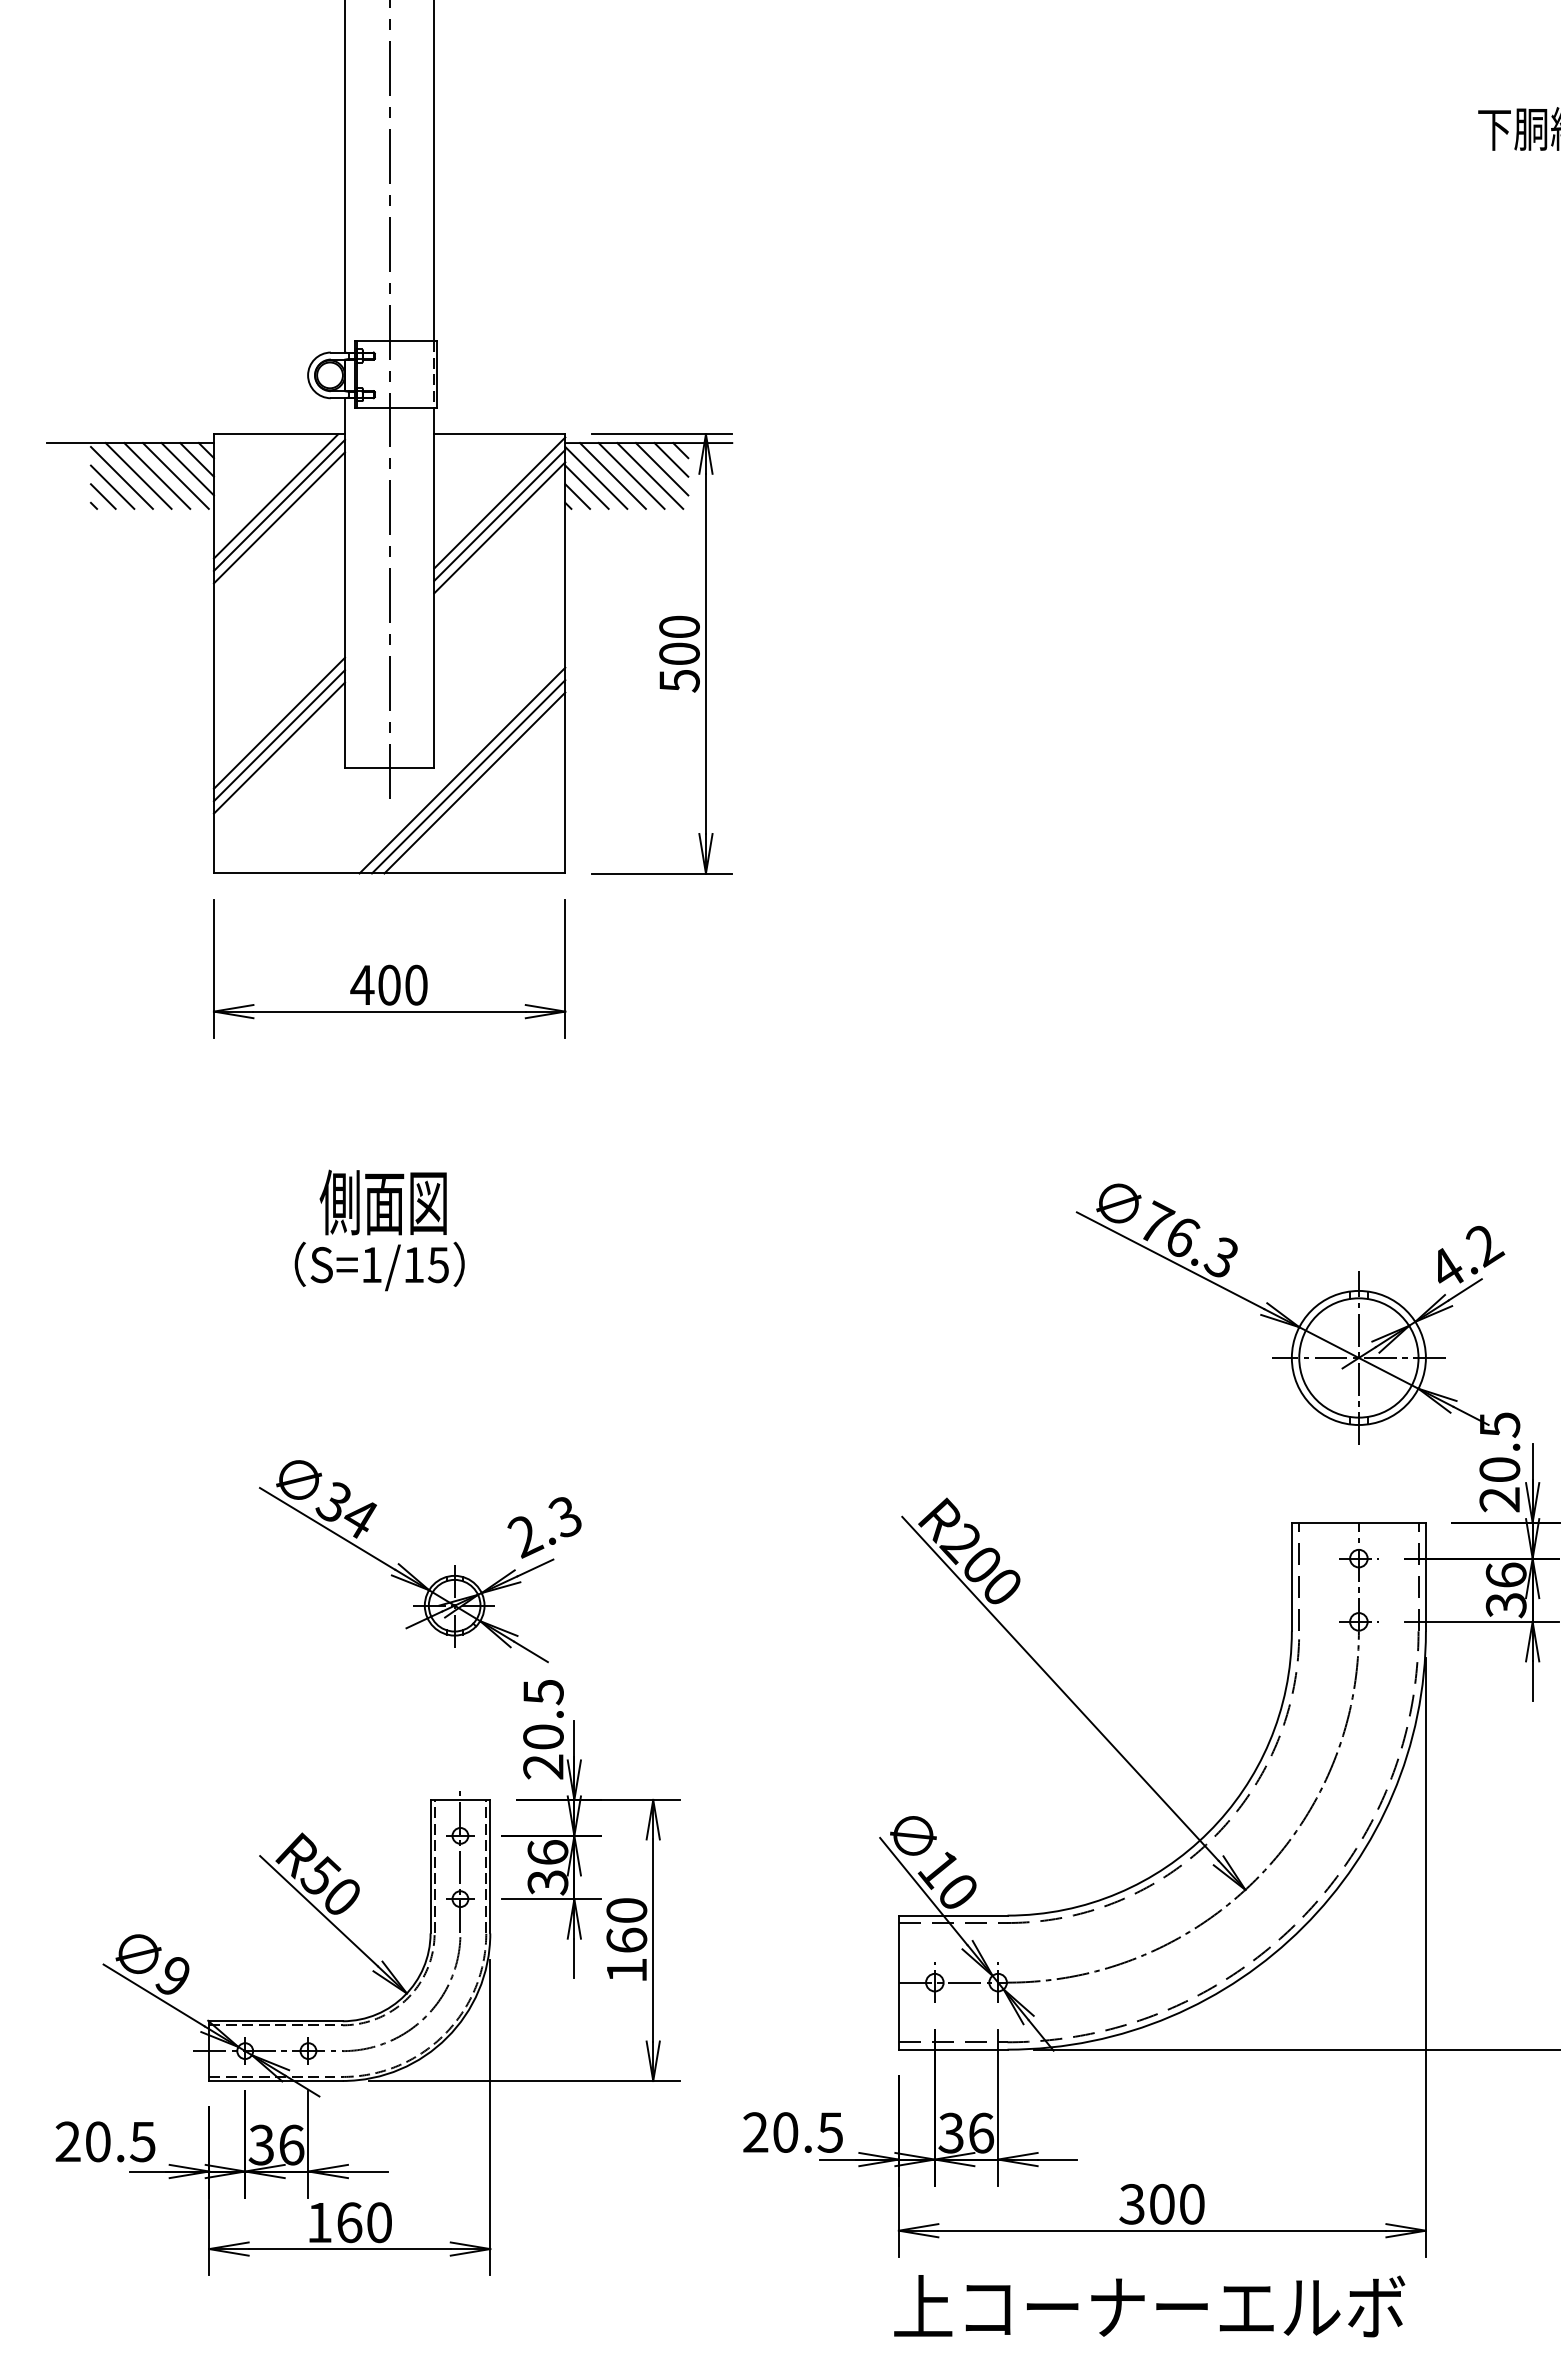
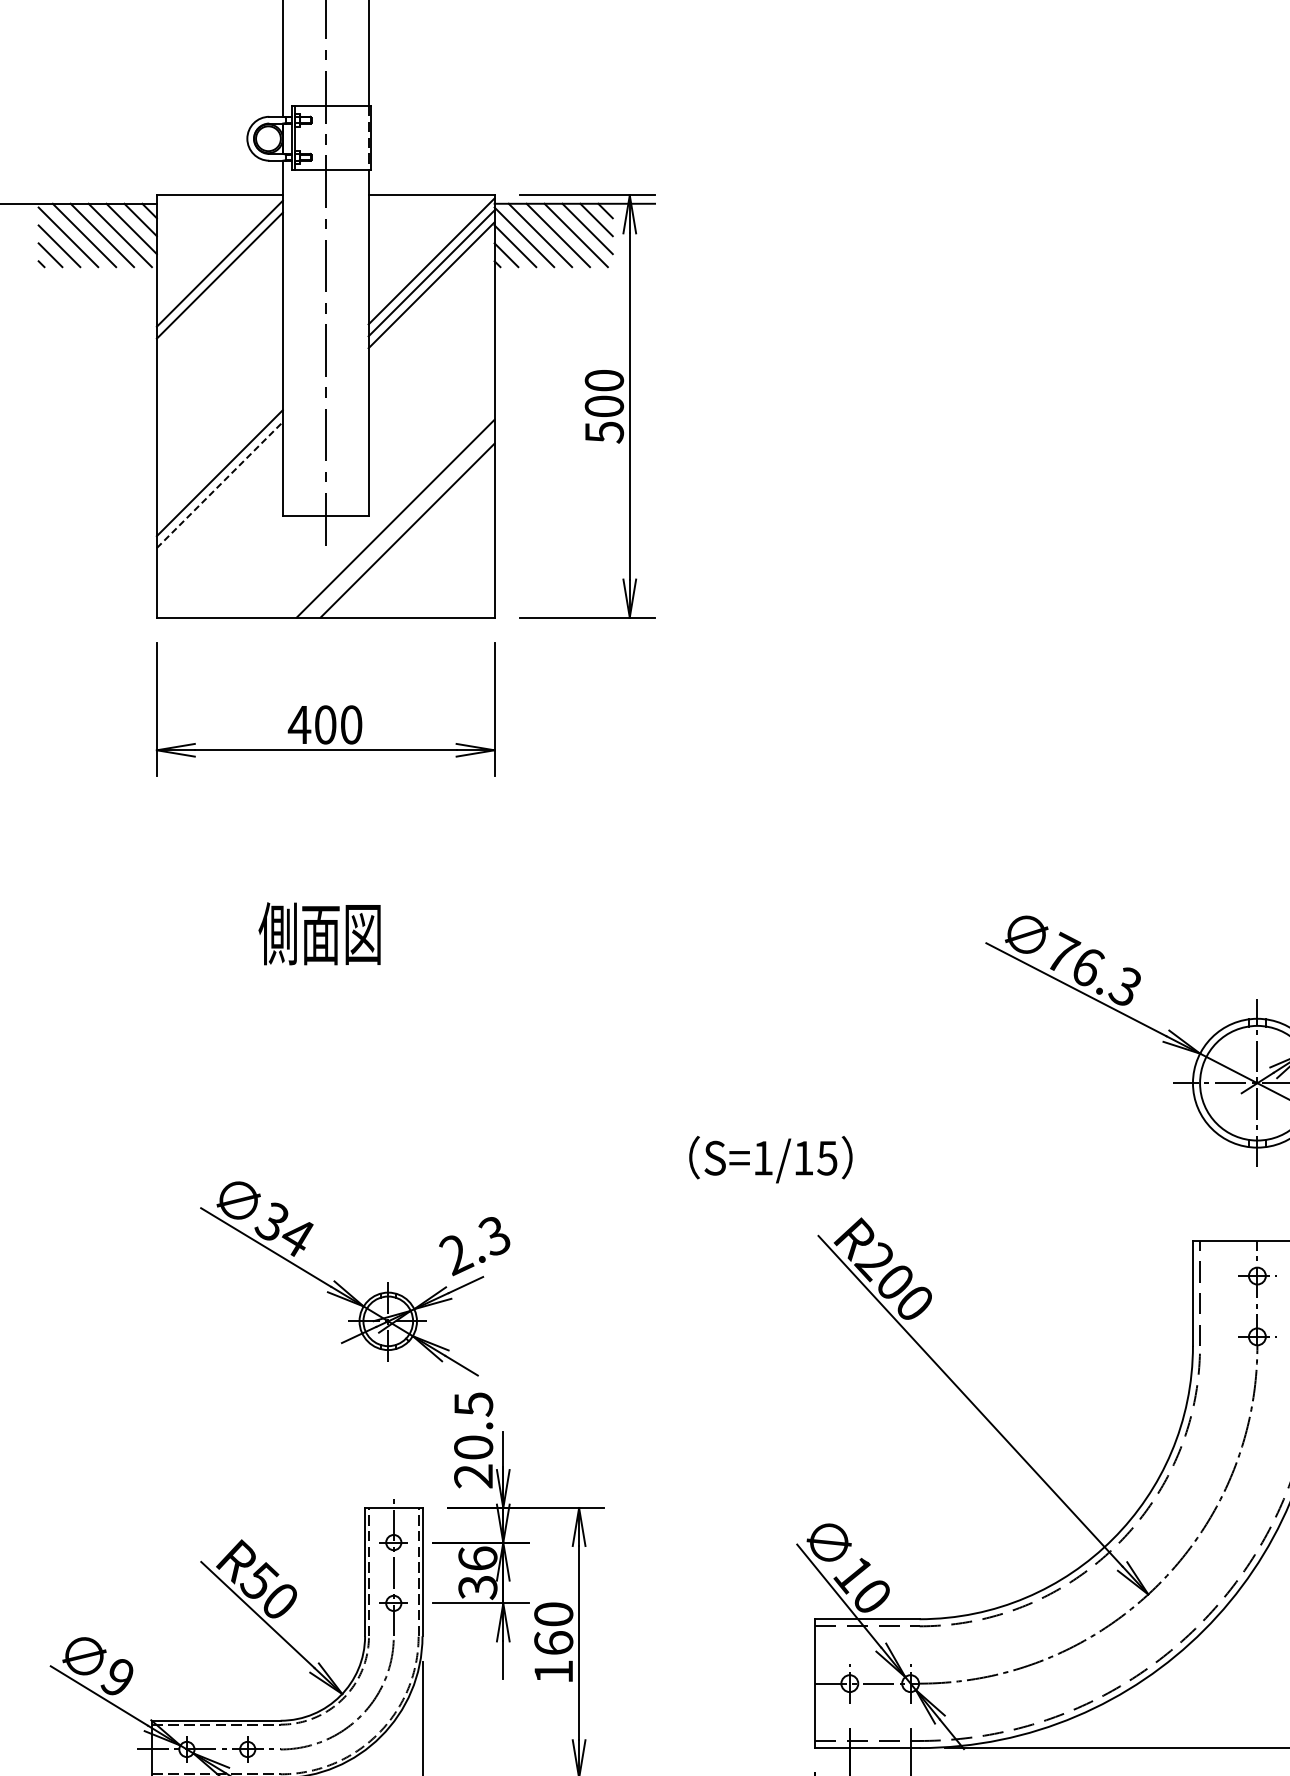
line: (275, 496) -> (216, 255), removed
line: (279, 735) -> (219, 484), solid -> dashed
line: (279, 747) -> (219, 496), removed
line: (468, 776) -> (401, 524), removed
text: (379, 1266) -> (770, 1159), moved

